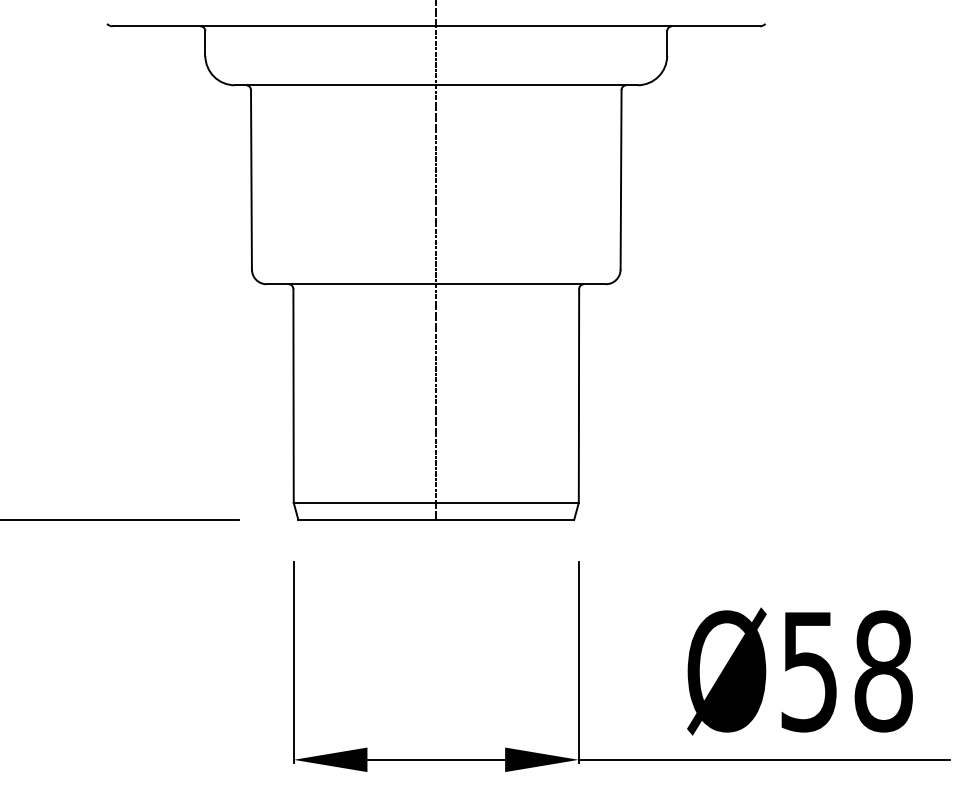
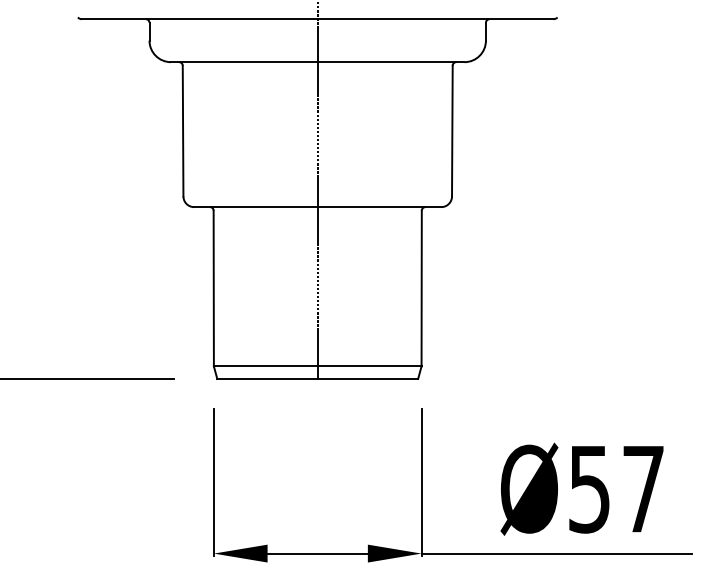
text: (883, 670) -> (643, 488), Ø58 -> Ø57

